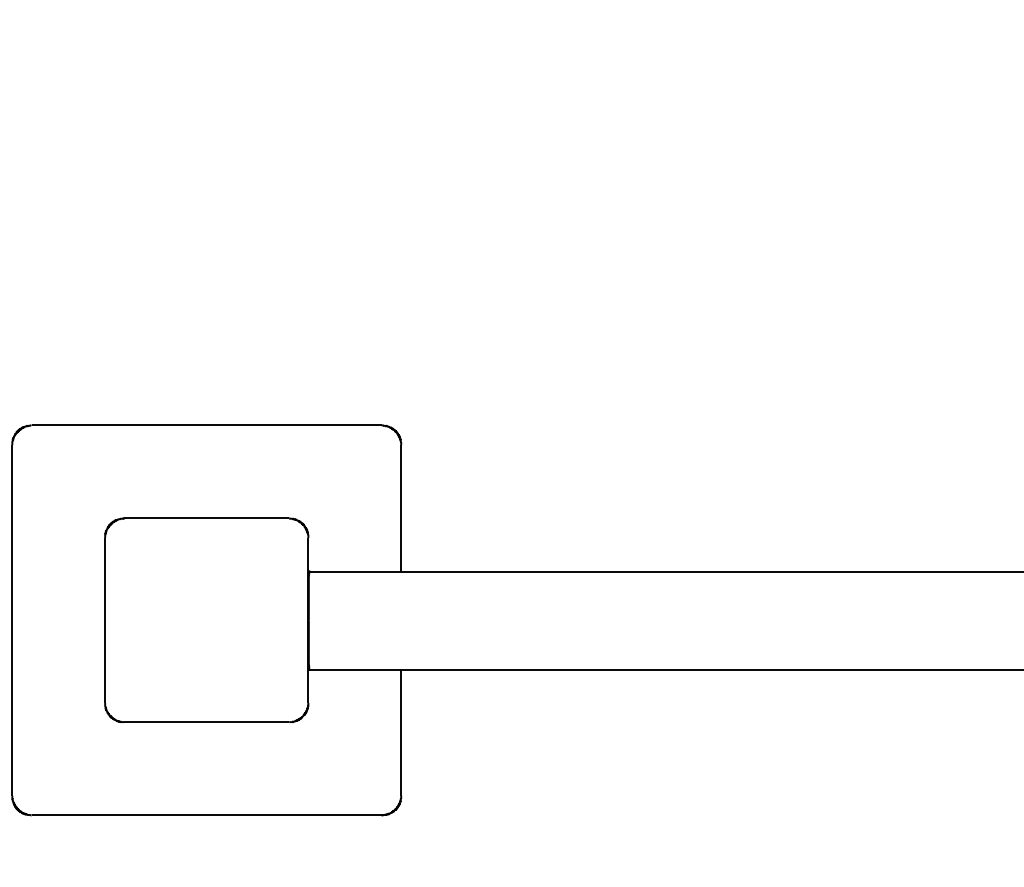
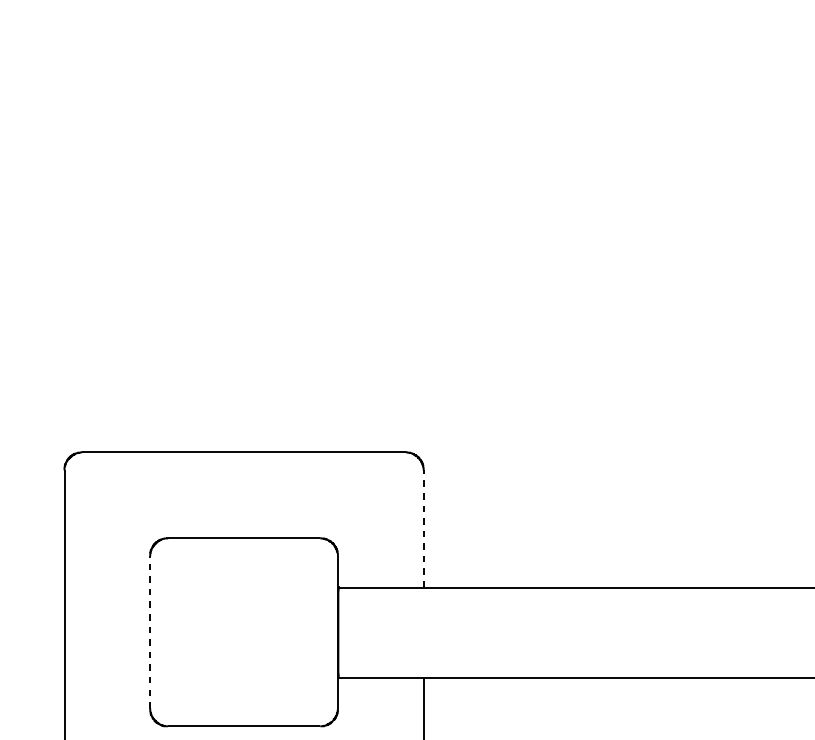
line: (401, 508) -> (423, 528), solid -> dashed
line: (105, 619) -> (150, 631), solid -> dashed

